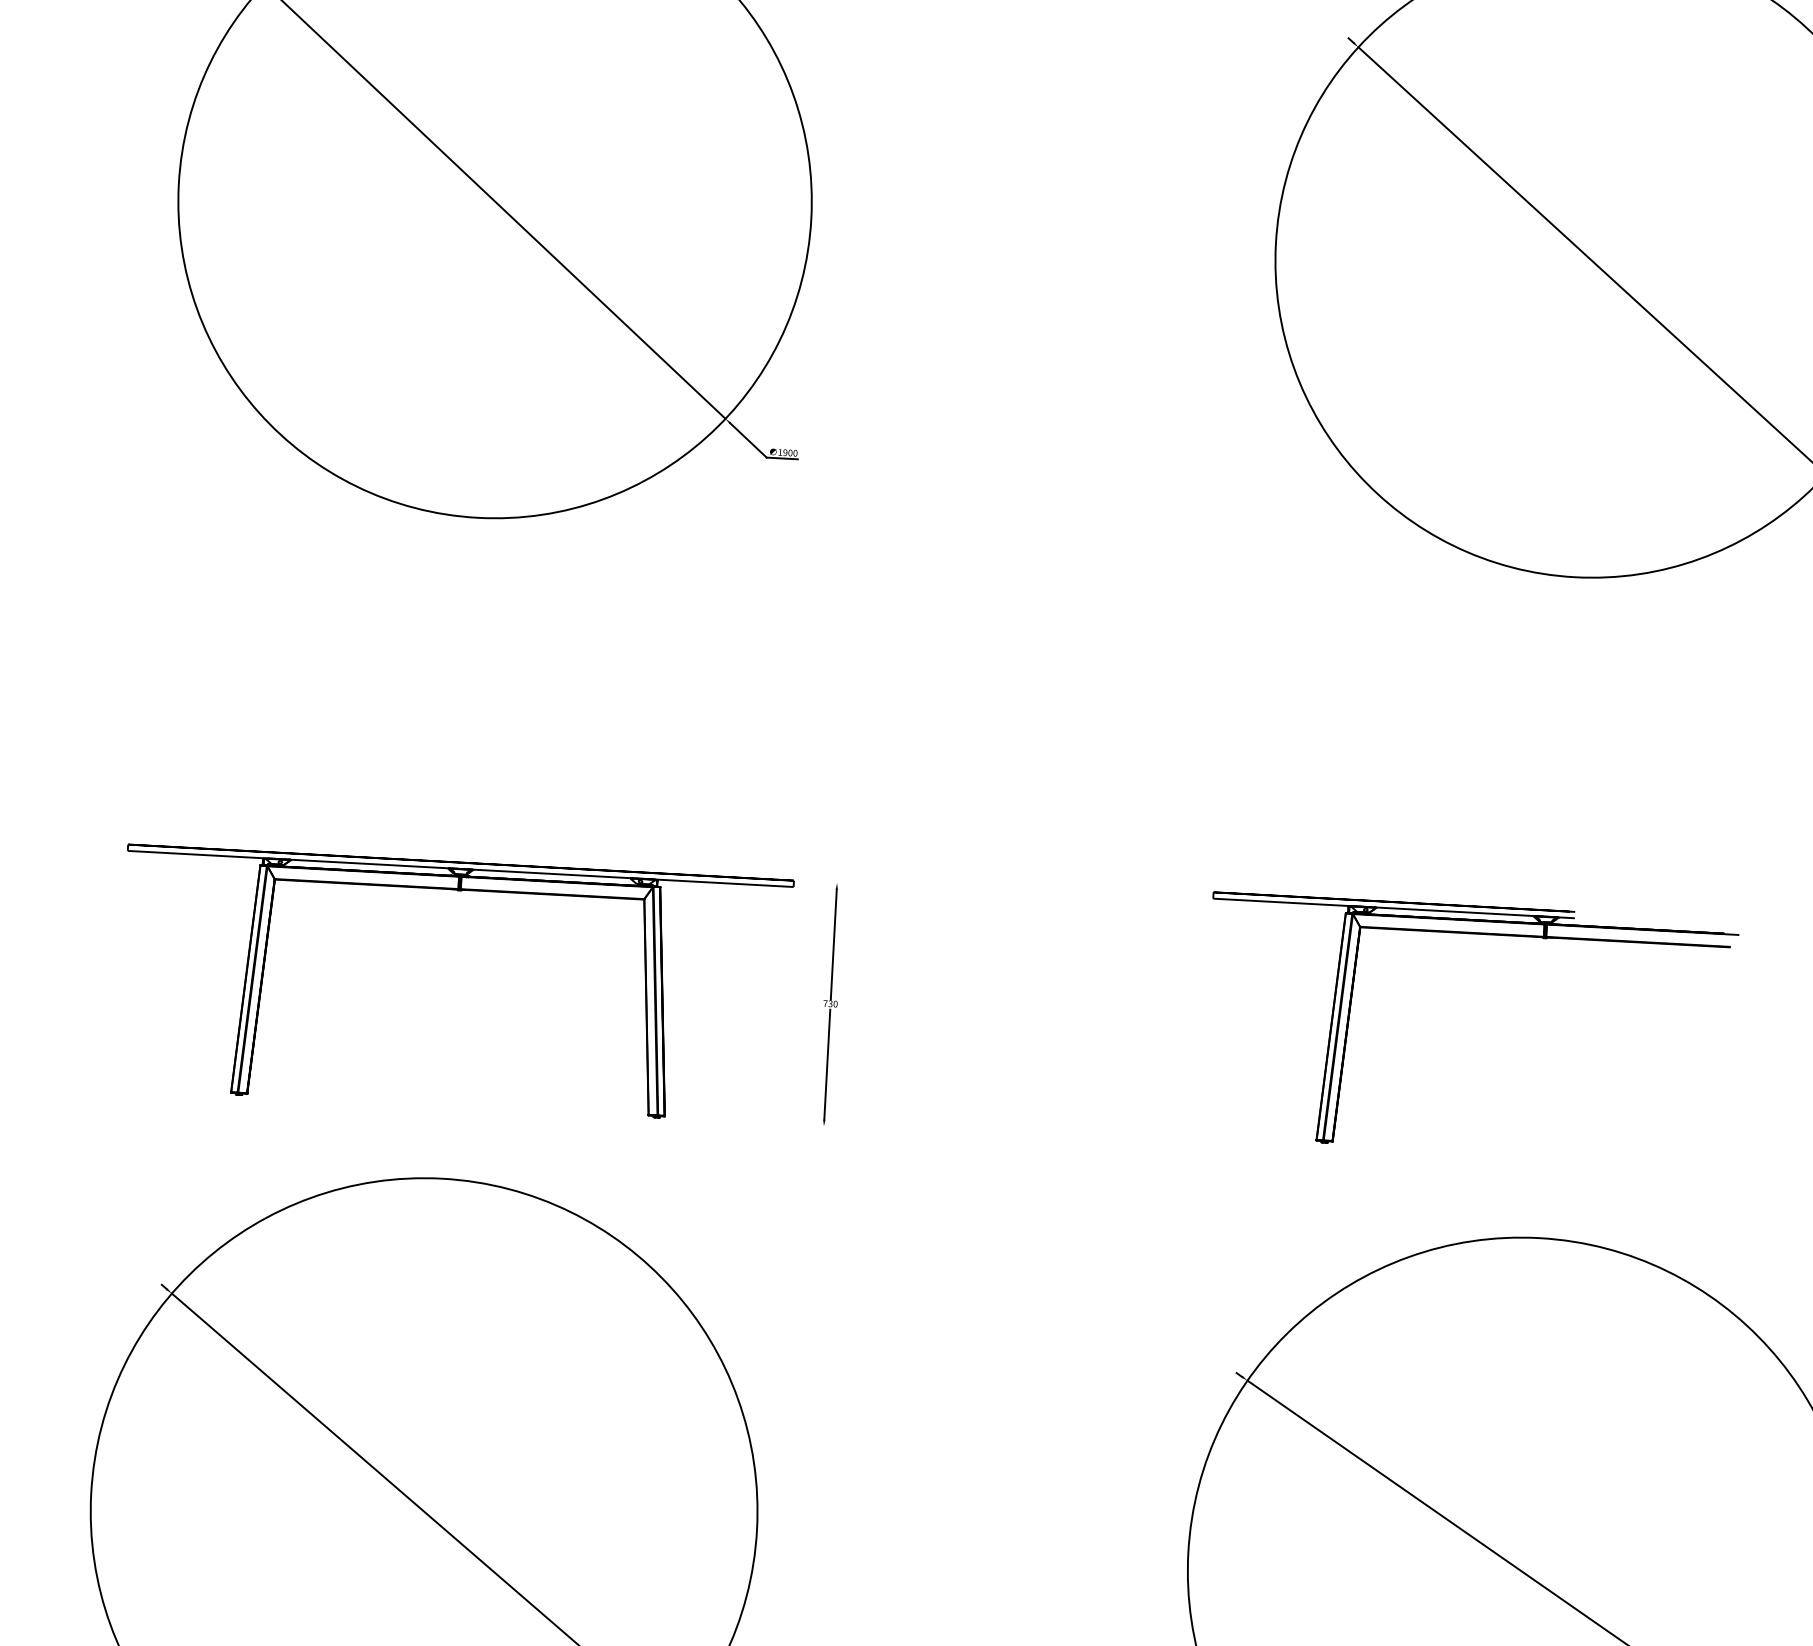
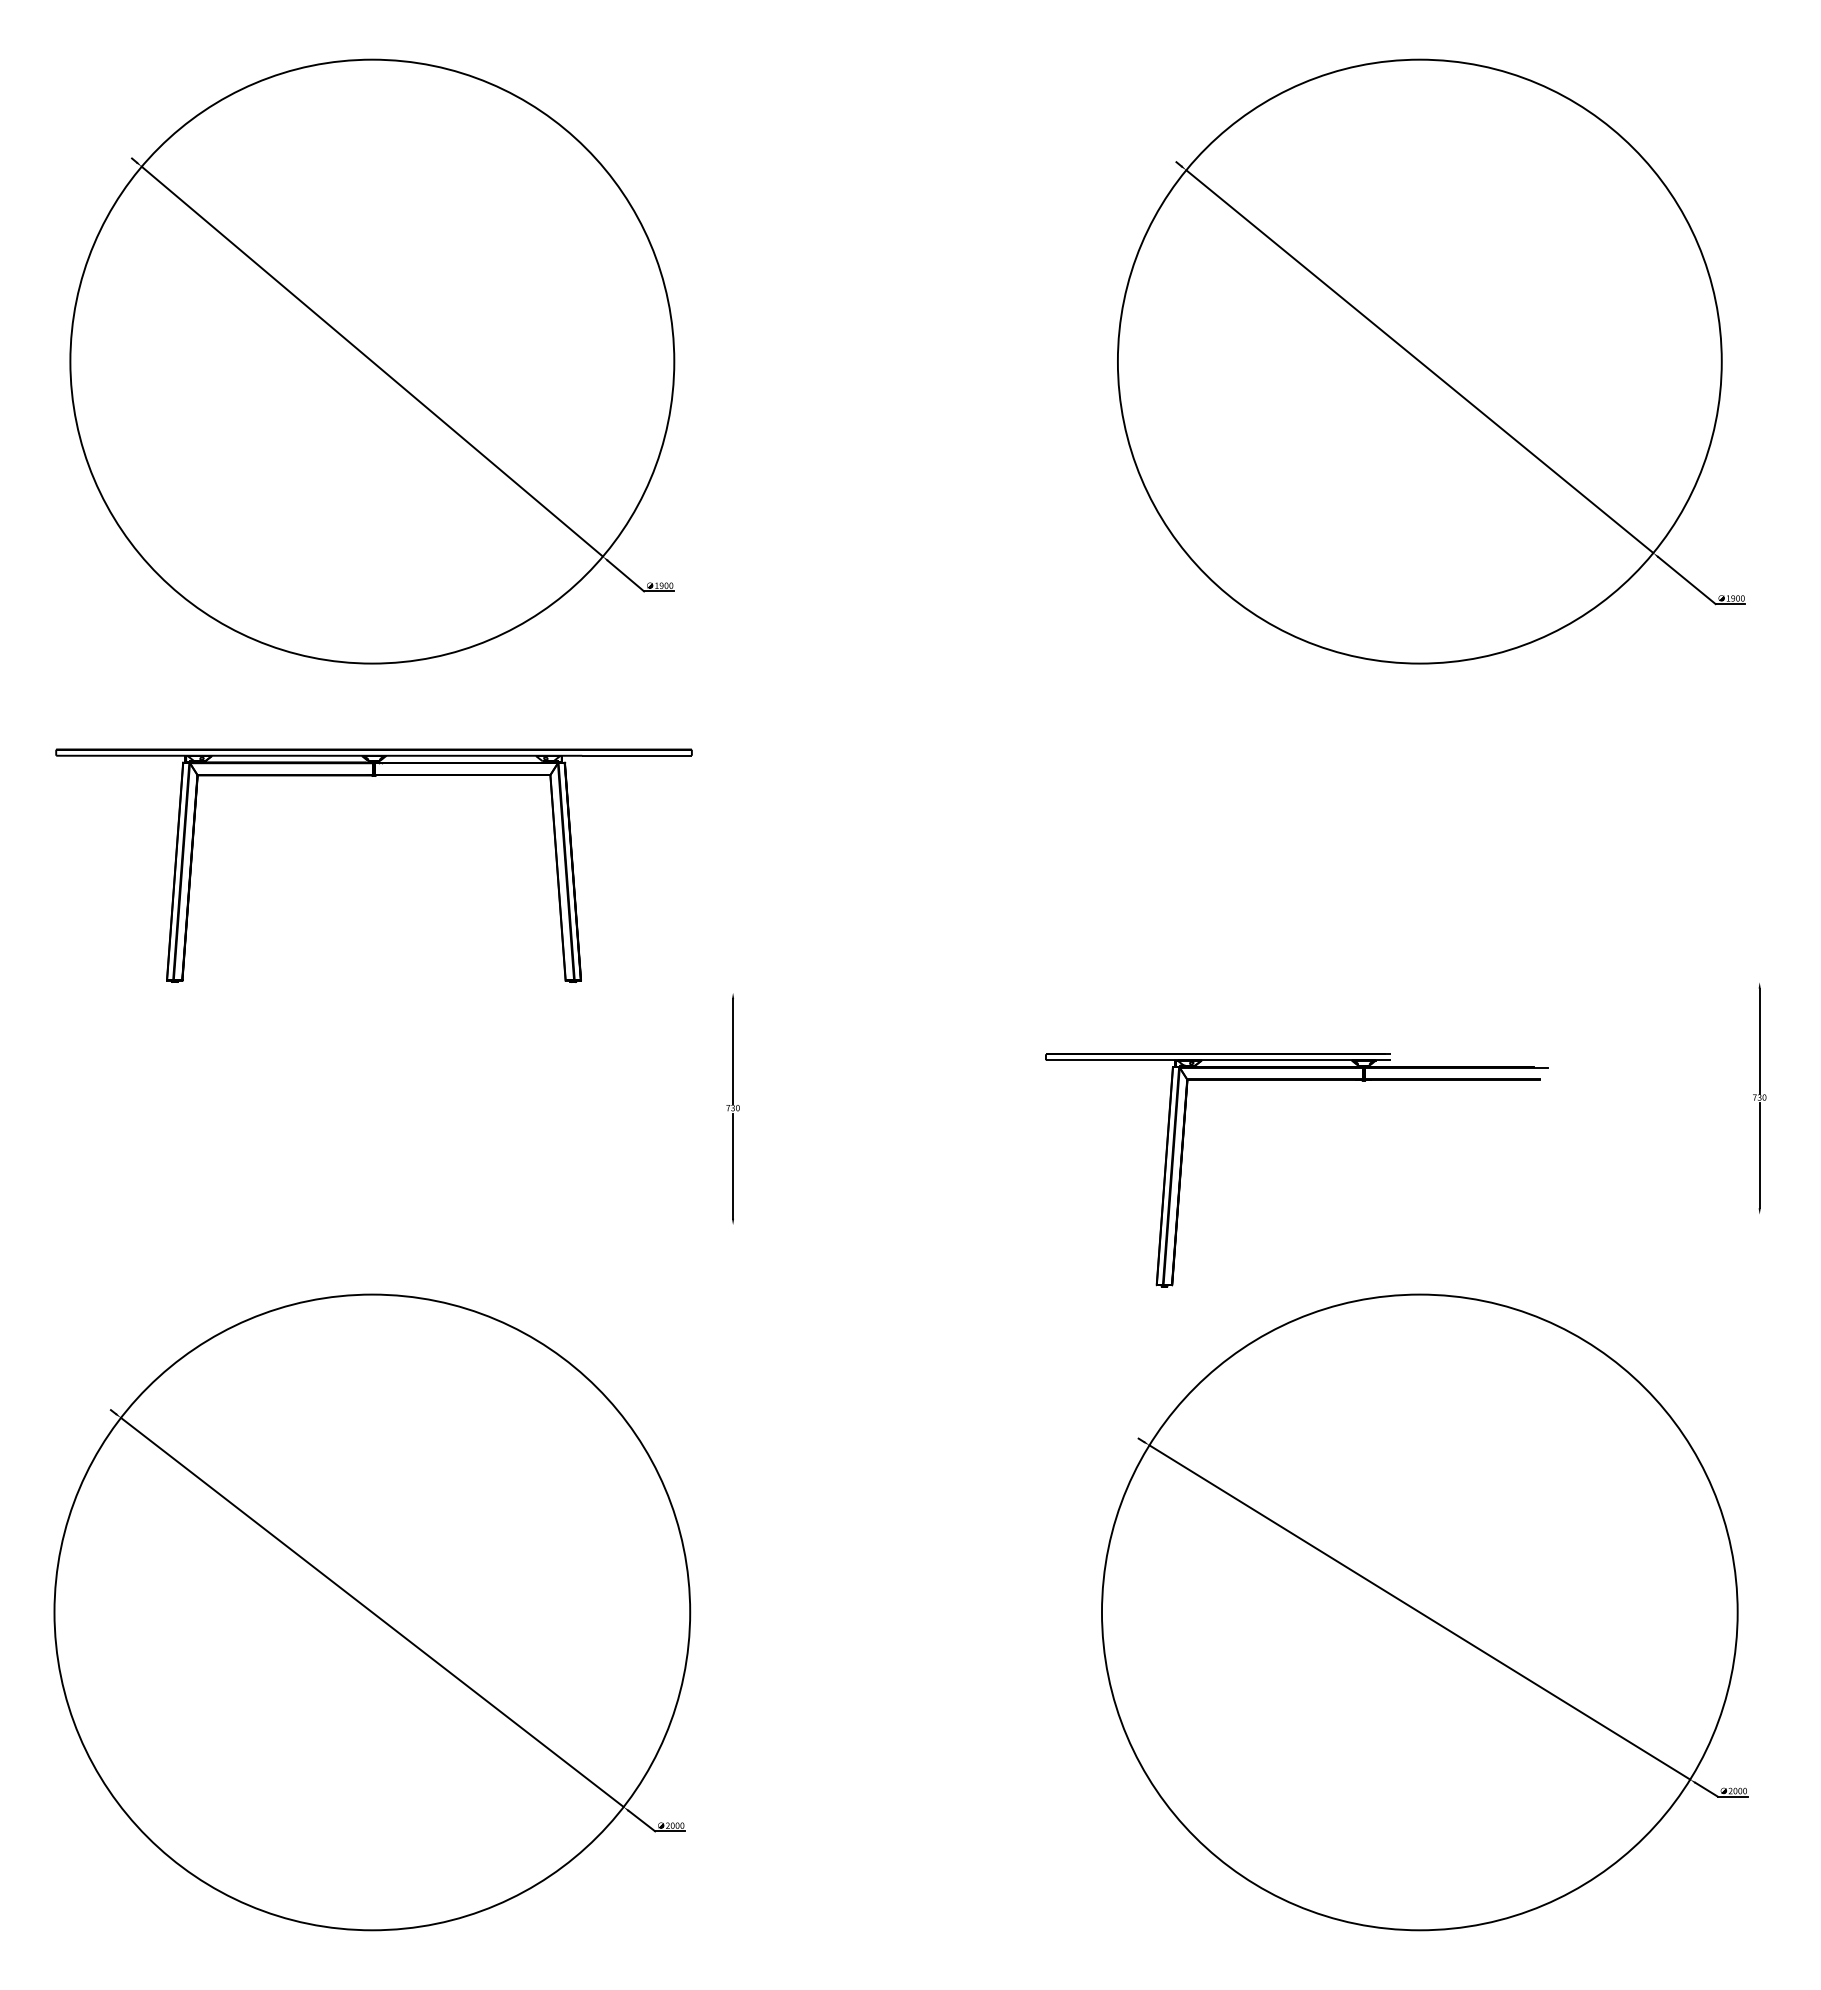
part: (458, 890) -> (373, 776), moved
part: (1474, 934) -> (1296, 1080), moved

